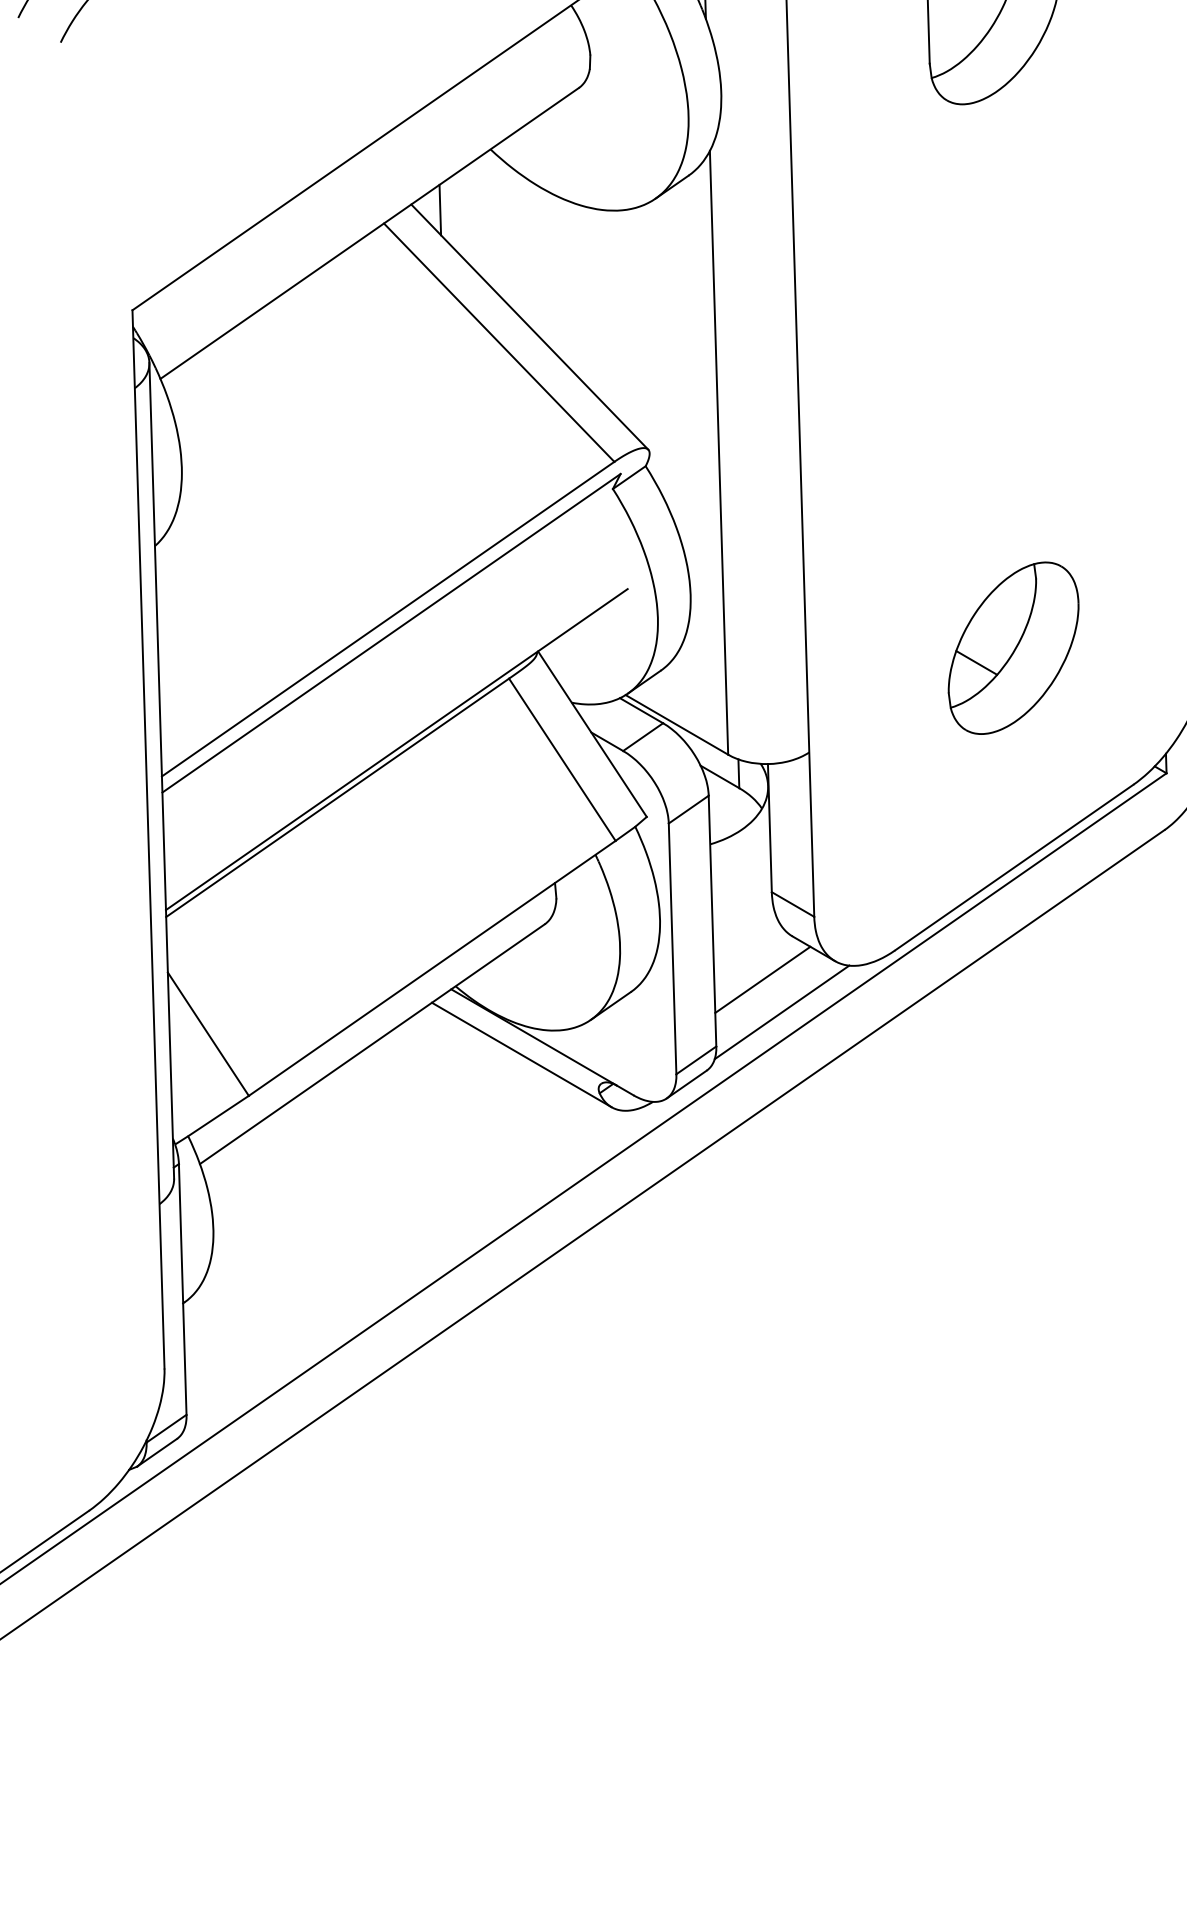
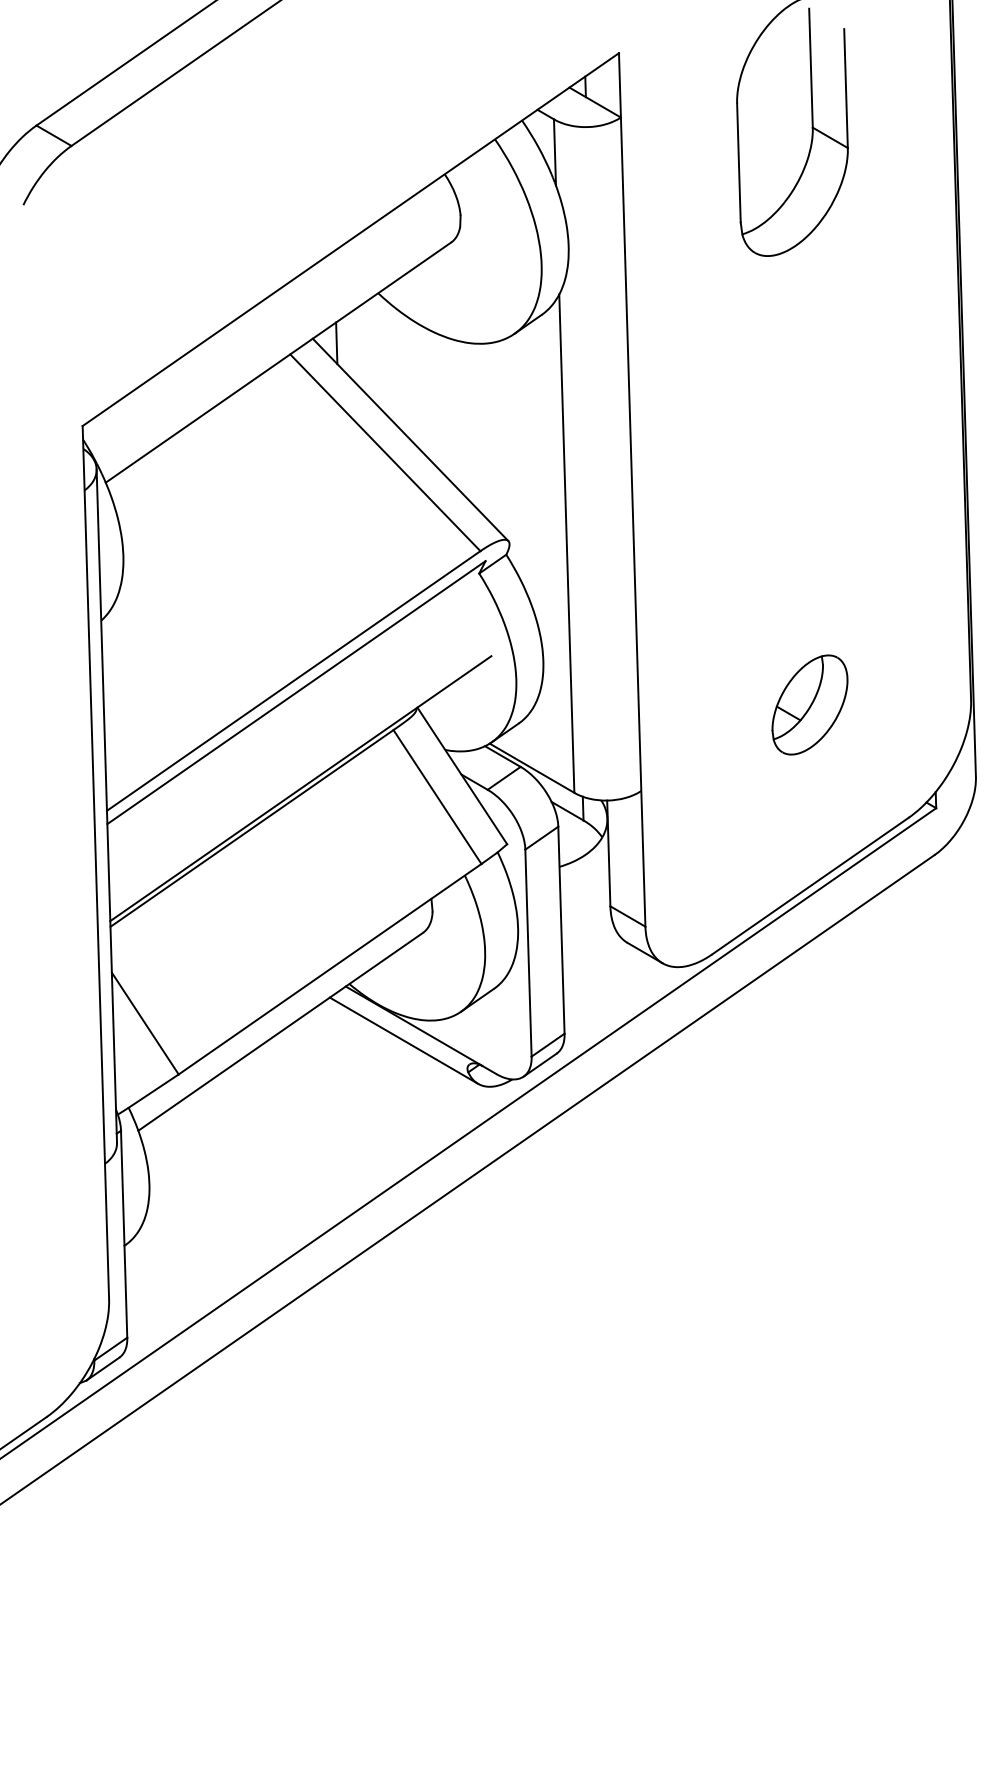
part: (1013, 647) -> (809, 704), size x0.7
line: (762, 979) -> (602, 978), removed
line: (781, 1012) -> (618, 1005), removed

